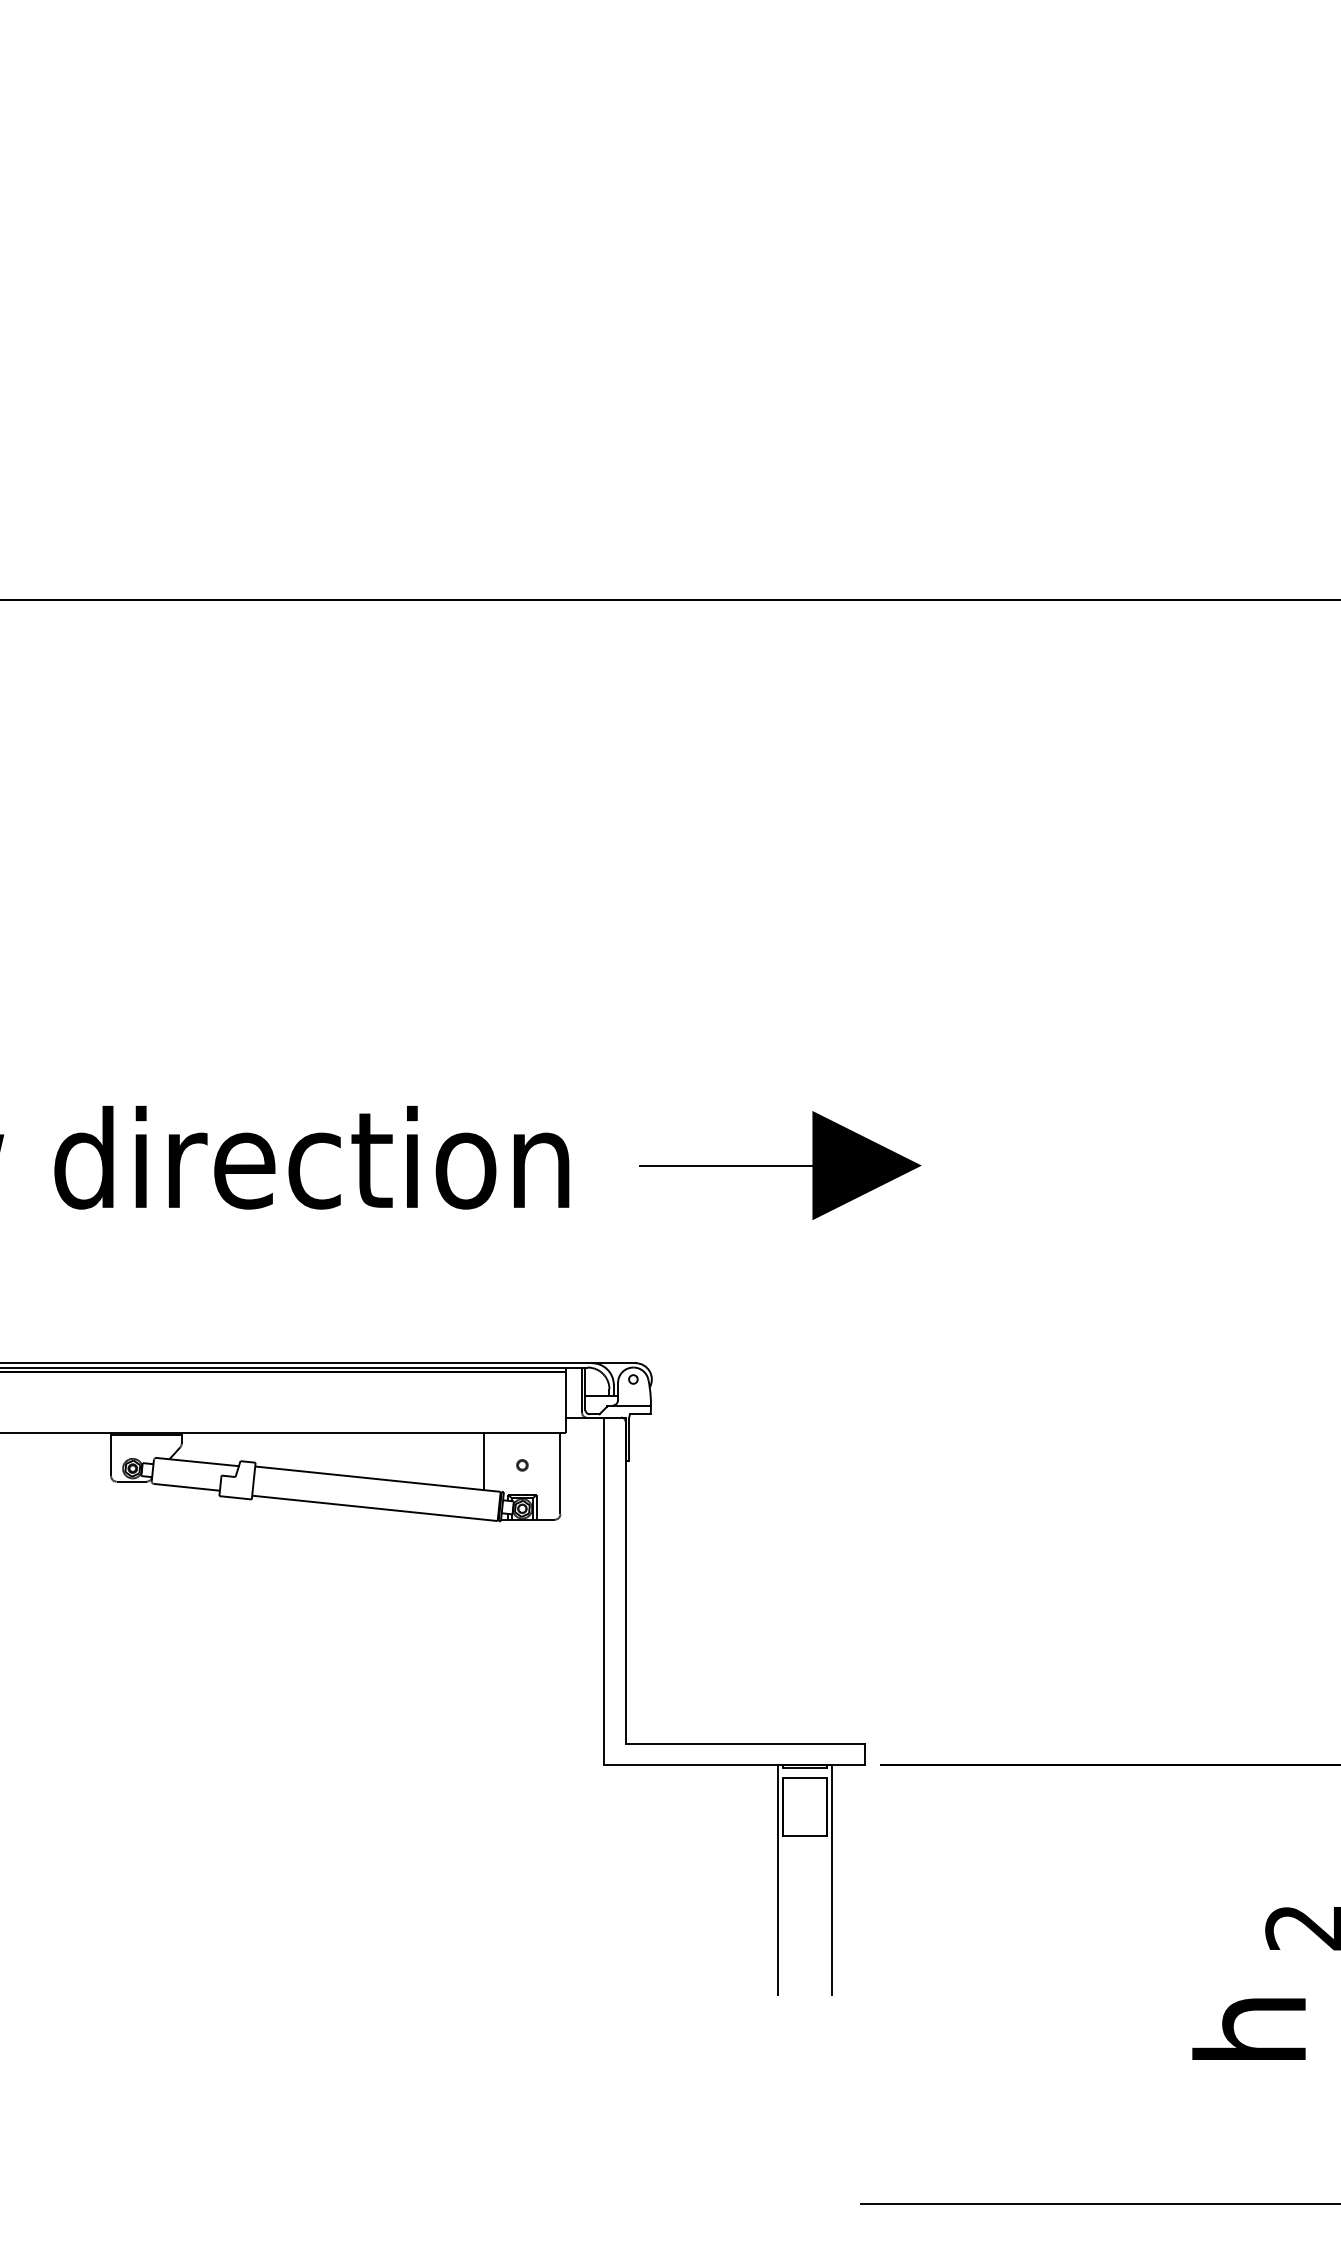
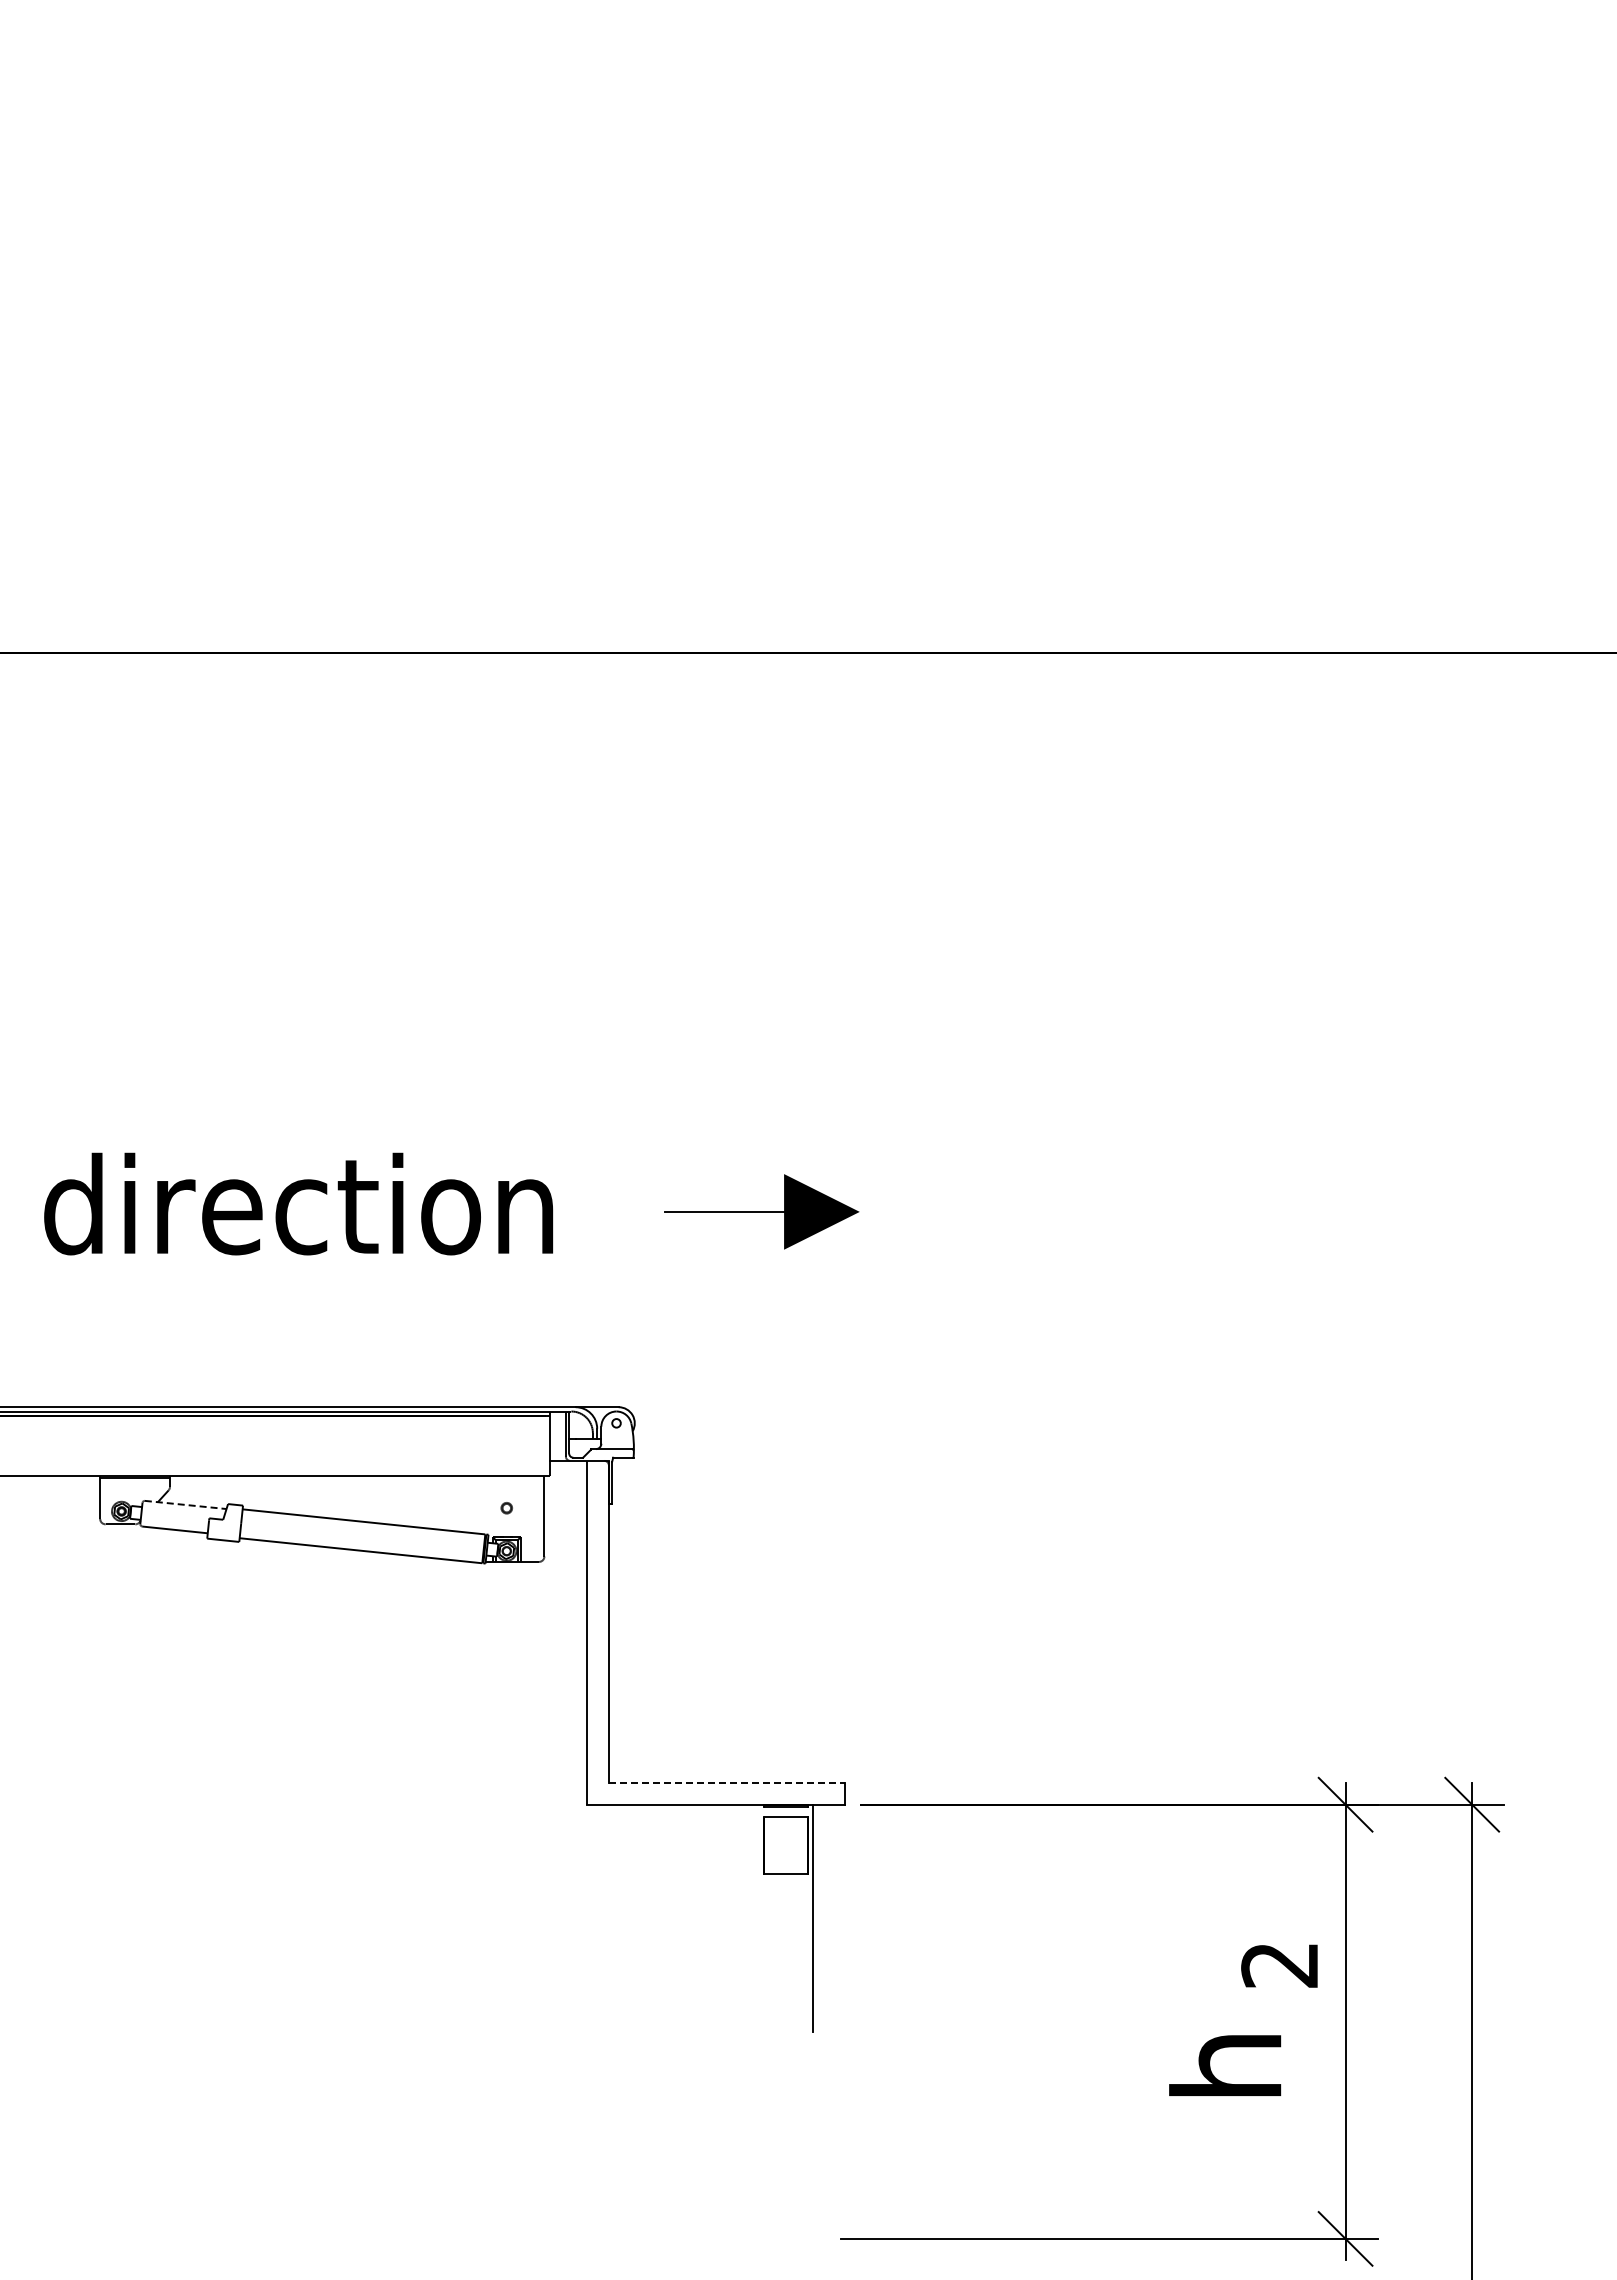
part: (780, 1165) -> (761, 1211), size x0.7
line: (484, 1460) -> (469, 1503), removed
line: (198, 1462) -> (186, 1505), solid -> dashed
line: (745, 1743) -> (727, 1783), solid -> dashed
line: (778, 1880) -> (759, 1918), removed

